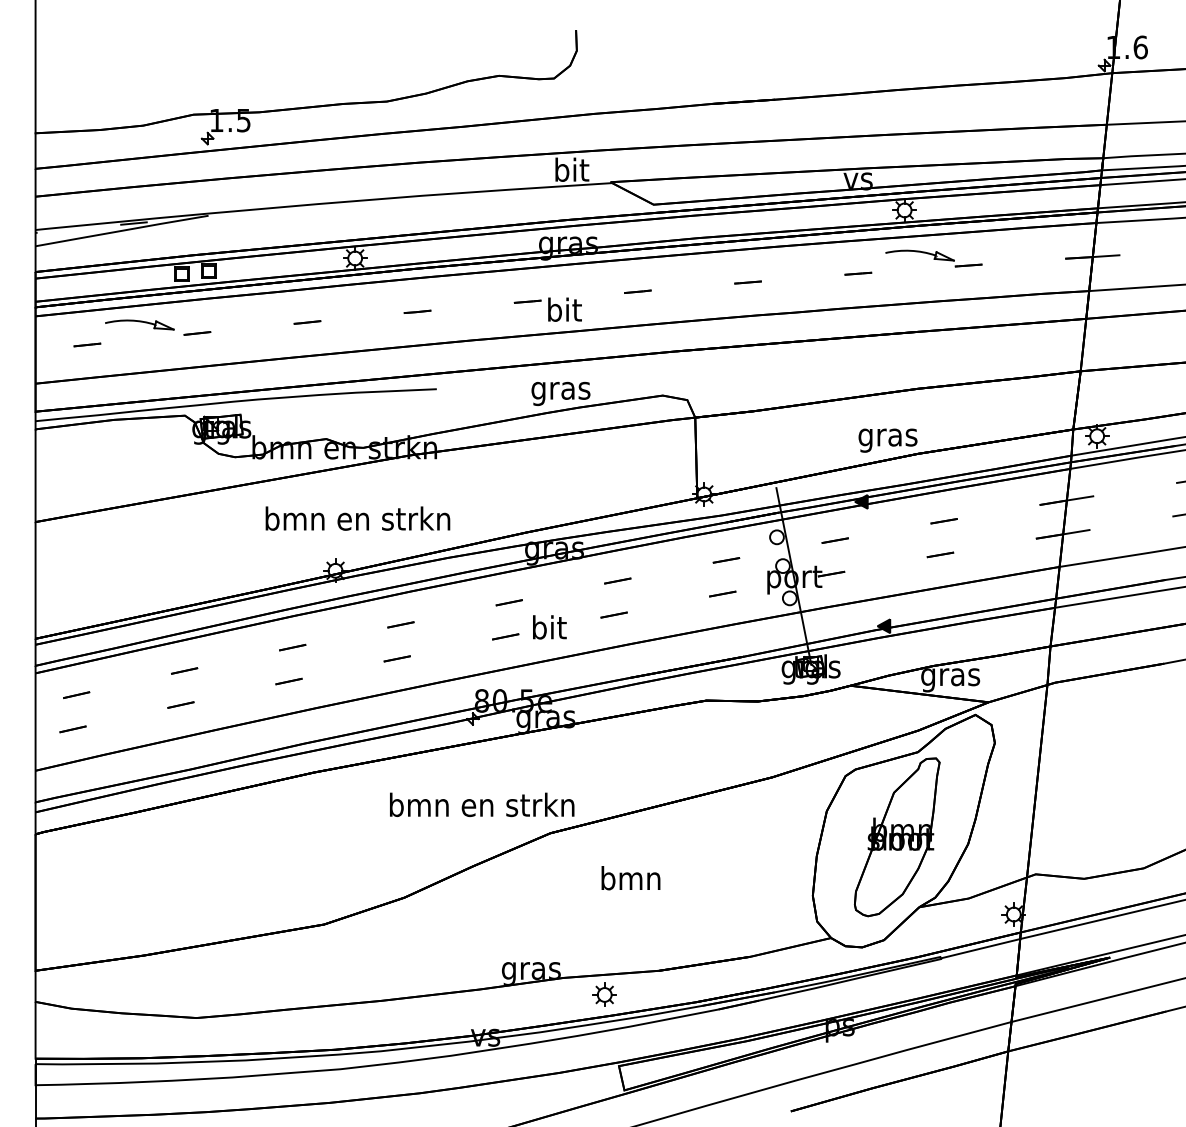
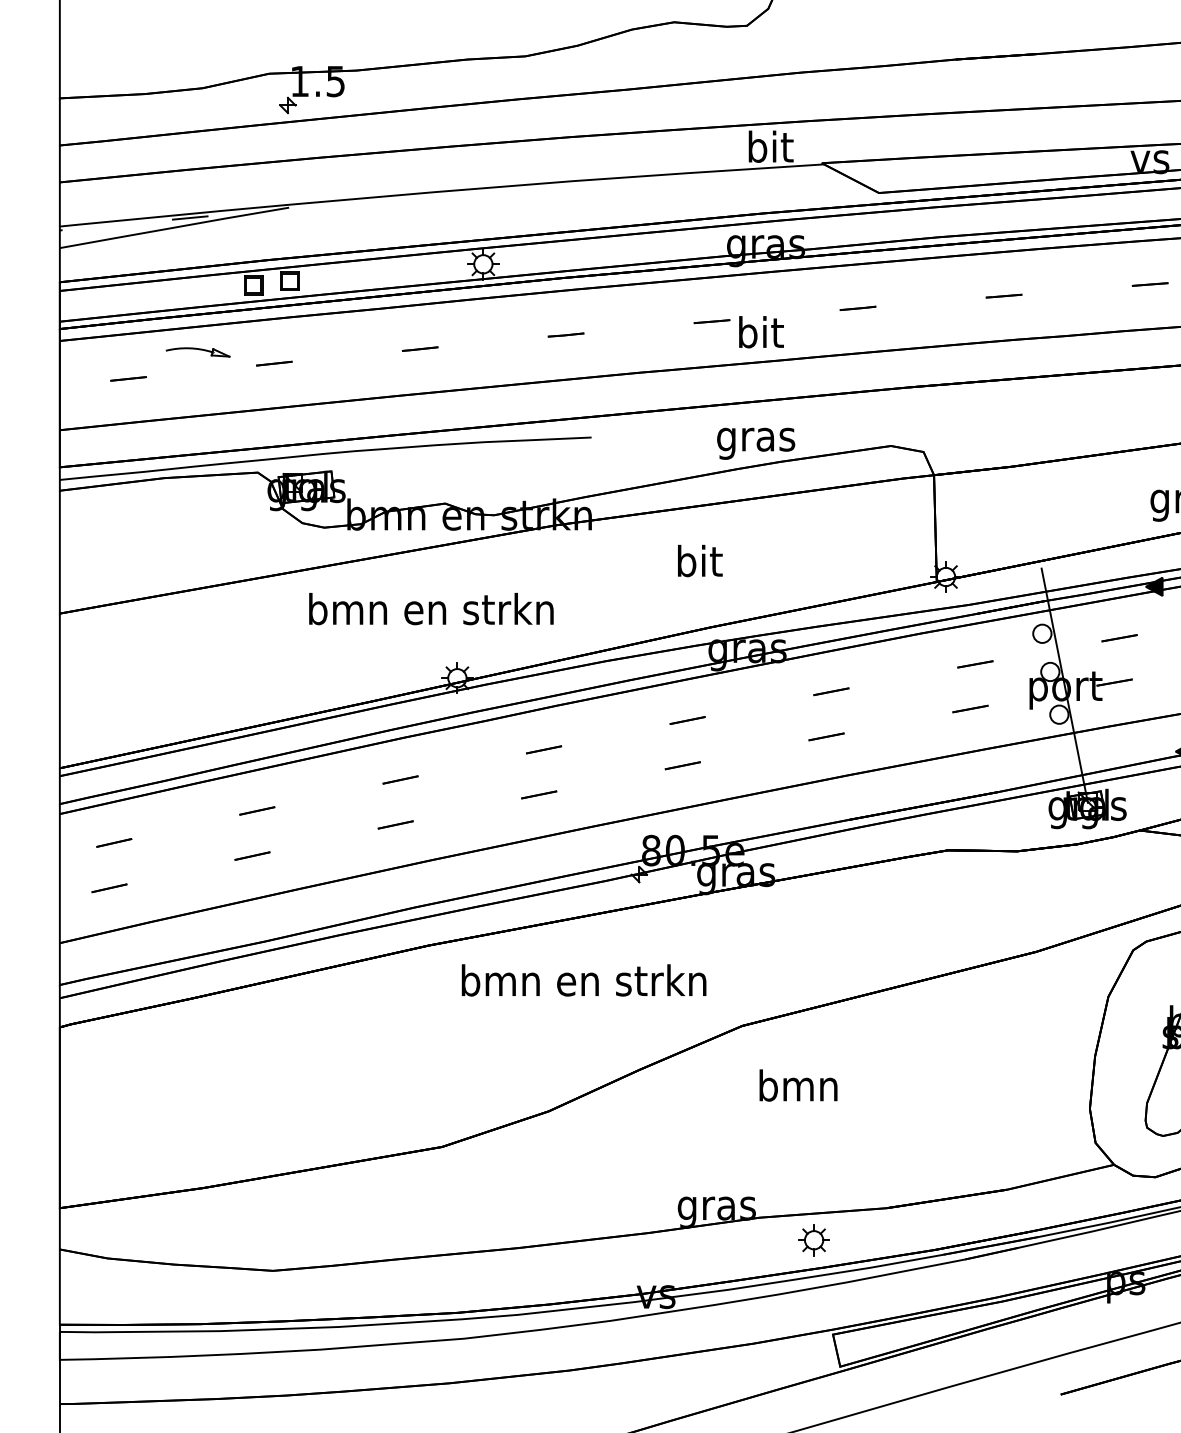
part: (139, 324) -> (197, 351), size x0.7
text: (357, 518) -> (430, 608), moved
text: (549, 627) -> (699, 561), moved
text: (482, 804) -> (584, 979), moved
text: (630, 878) -> (797, 1085), moved

